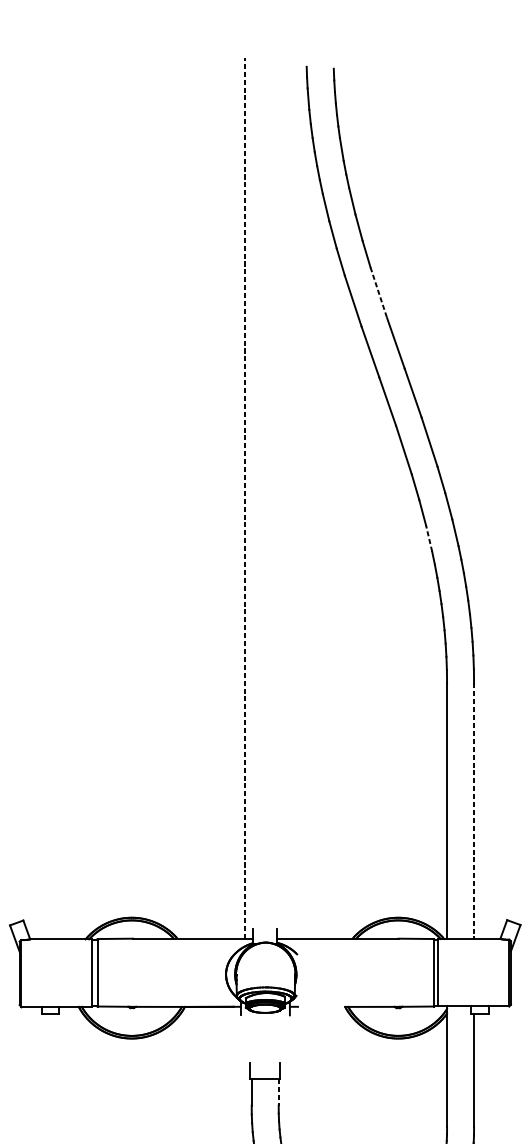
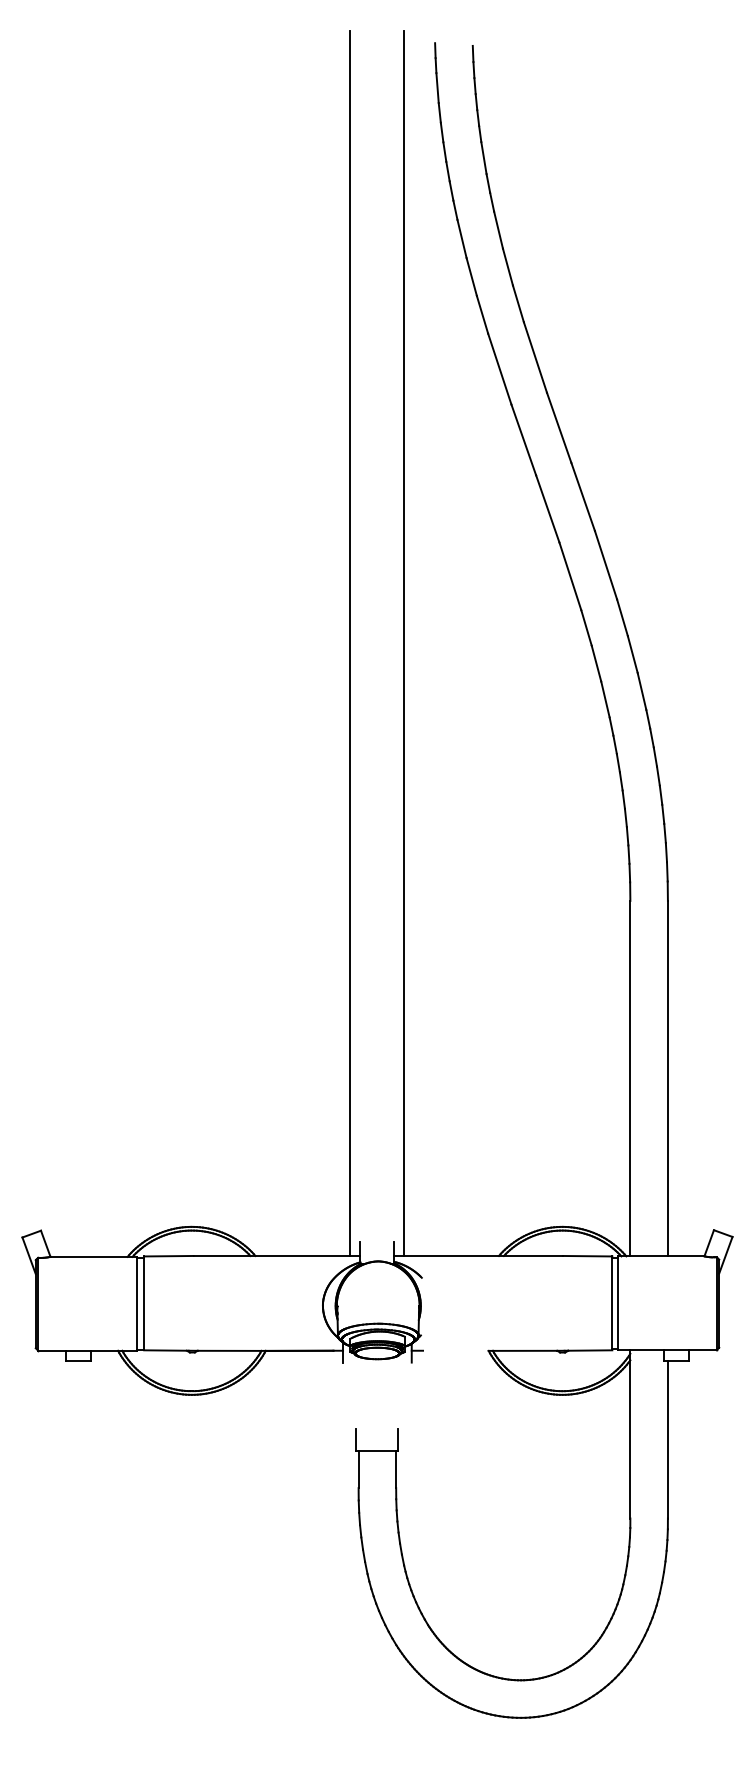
line: (378, 292) -> (535, 357), dashed -> solid
line: (245, 498) -> (349, 643), dashed -> solid
line: (284, 498) -> (404, 643), added
line: (429, 538) -> (605, 699), dashed -> solid
line: (473, 811) -> (667, 1078), dashed -> solid
line: (278, 1092) -> (396, 1469), dashed -> solid

